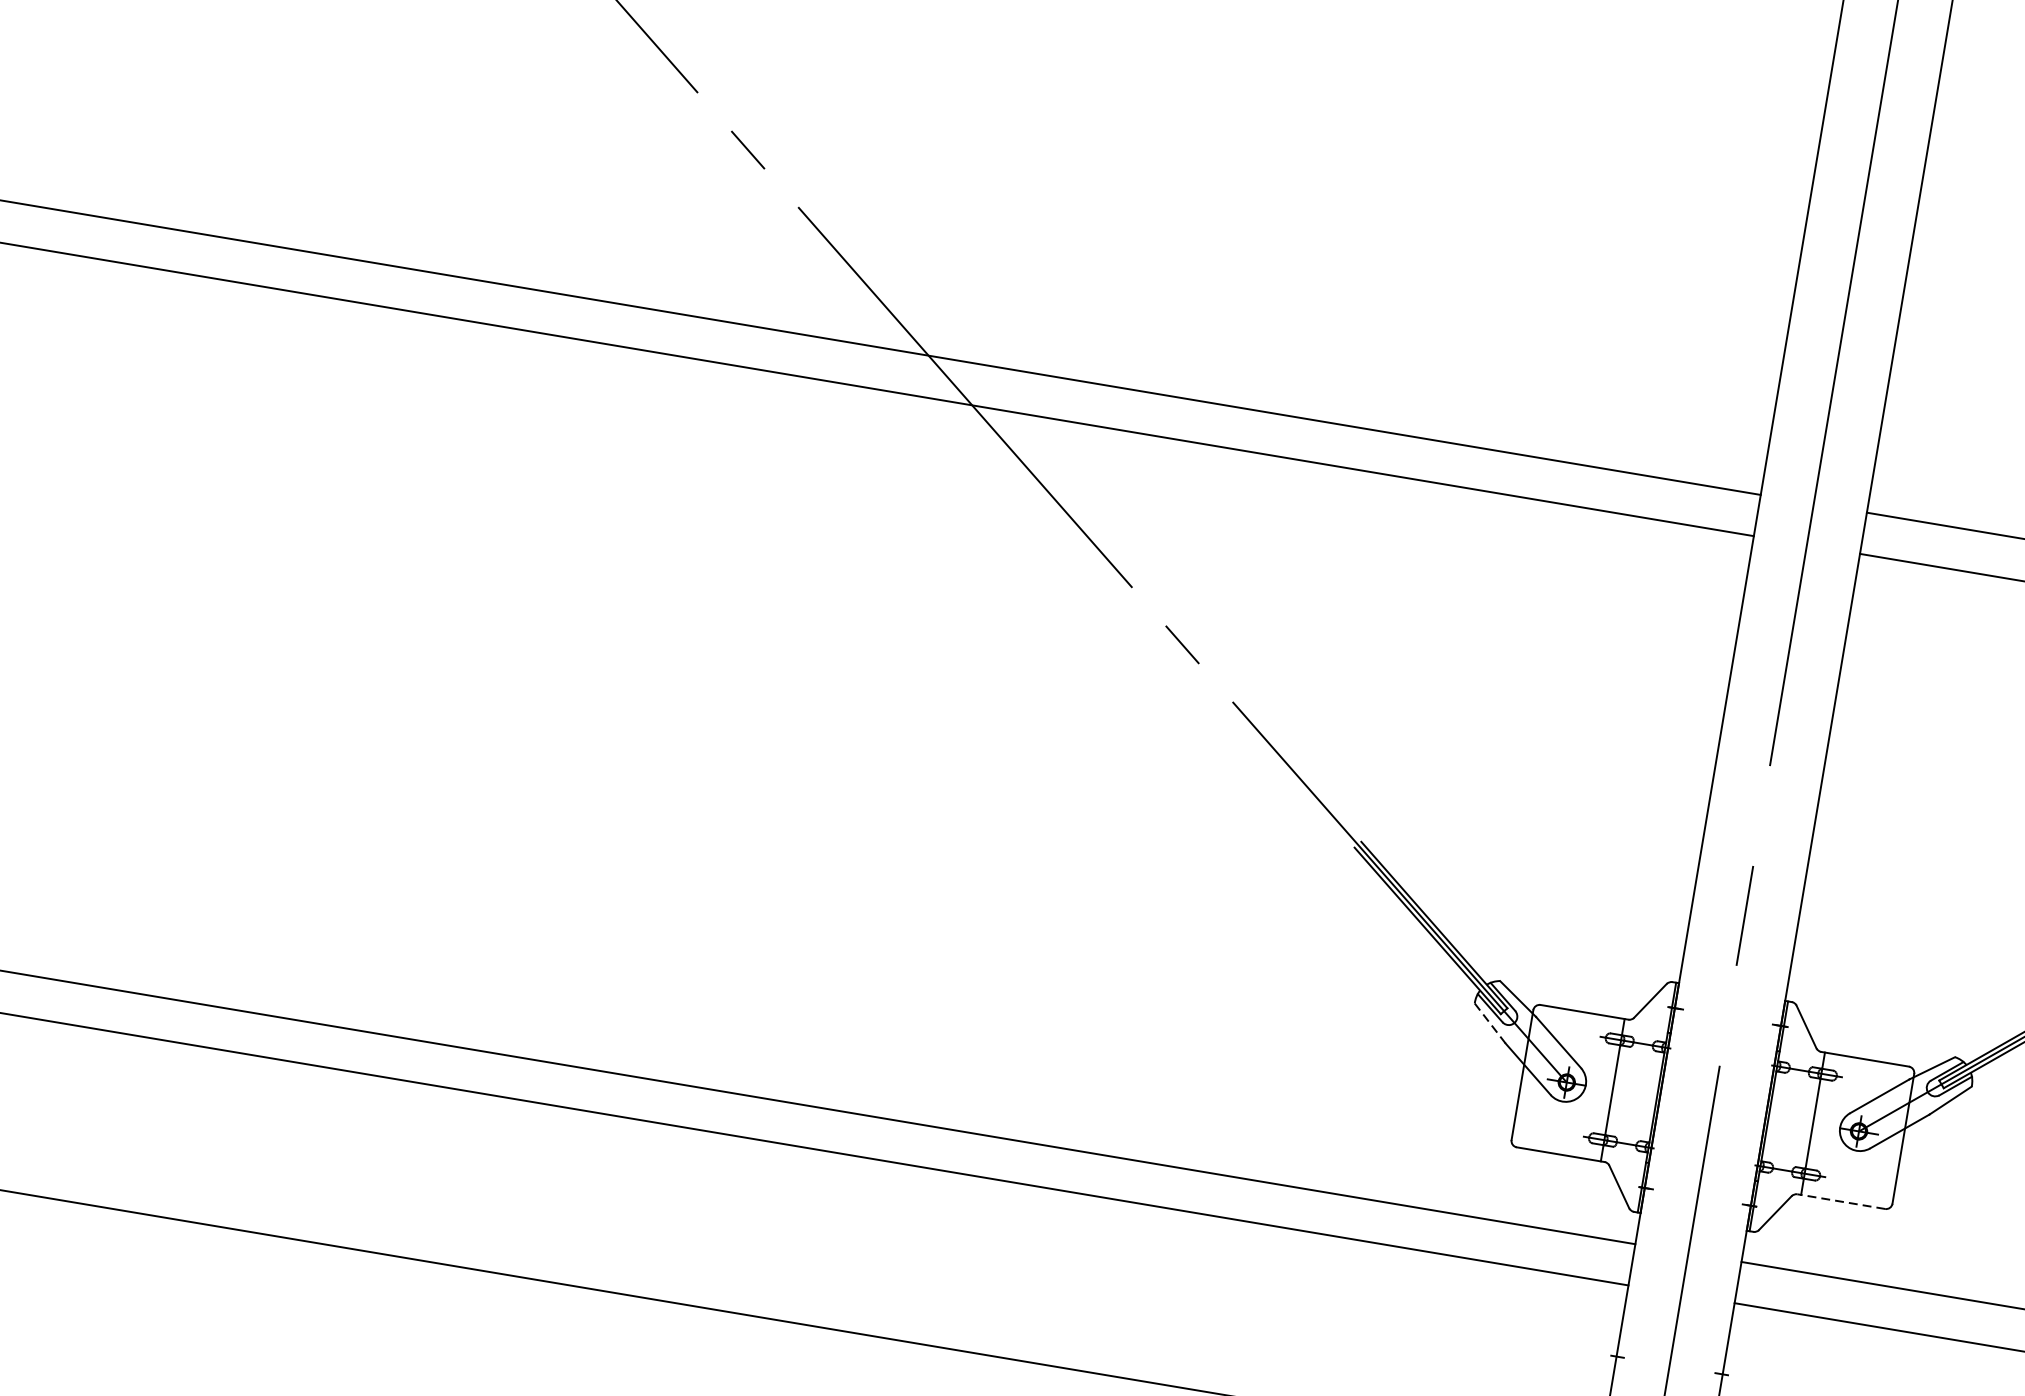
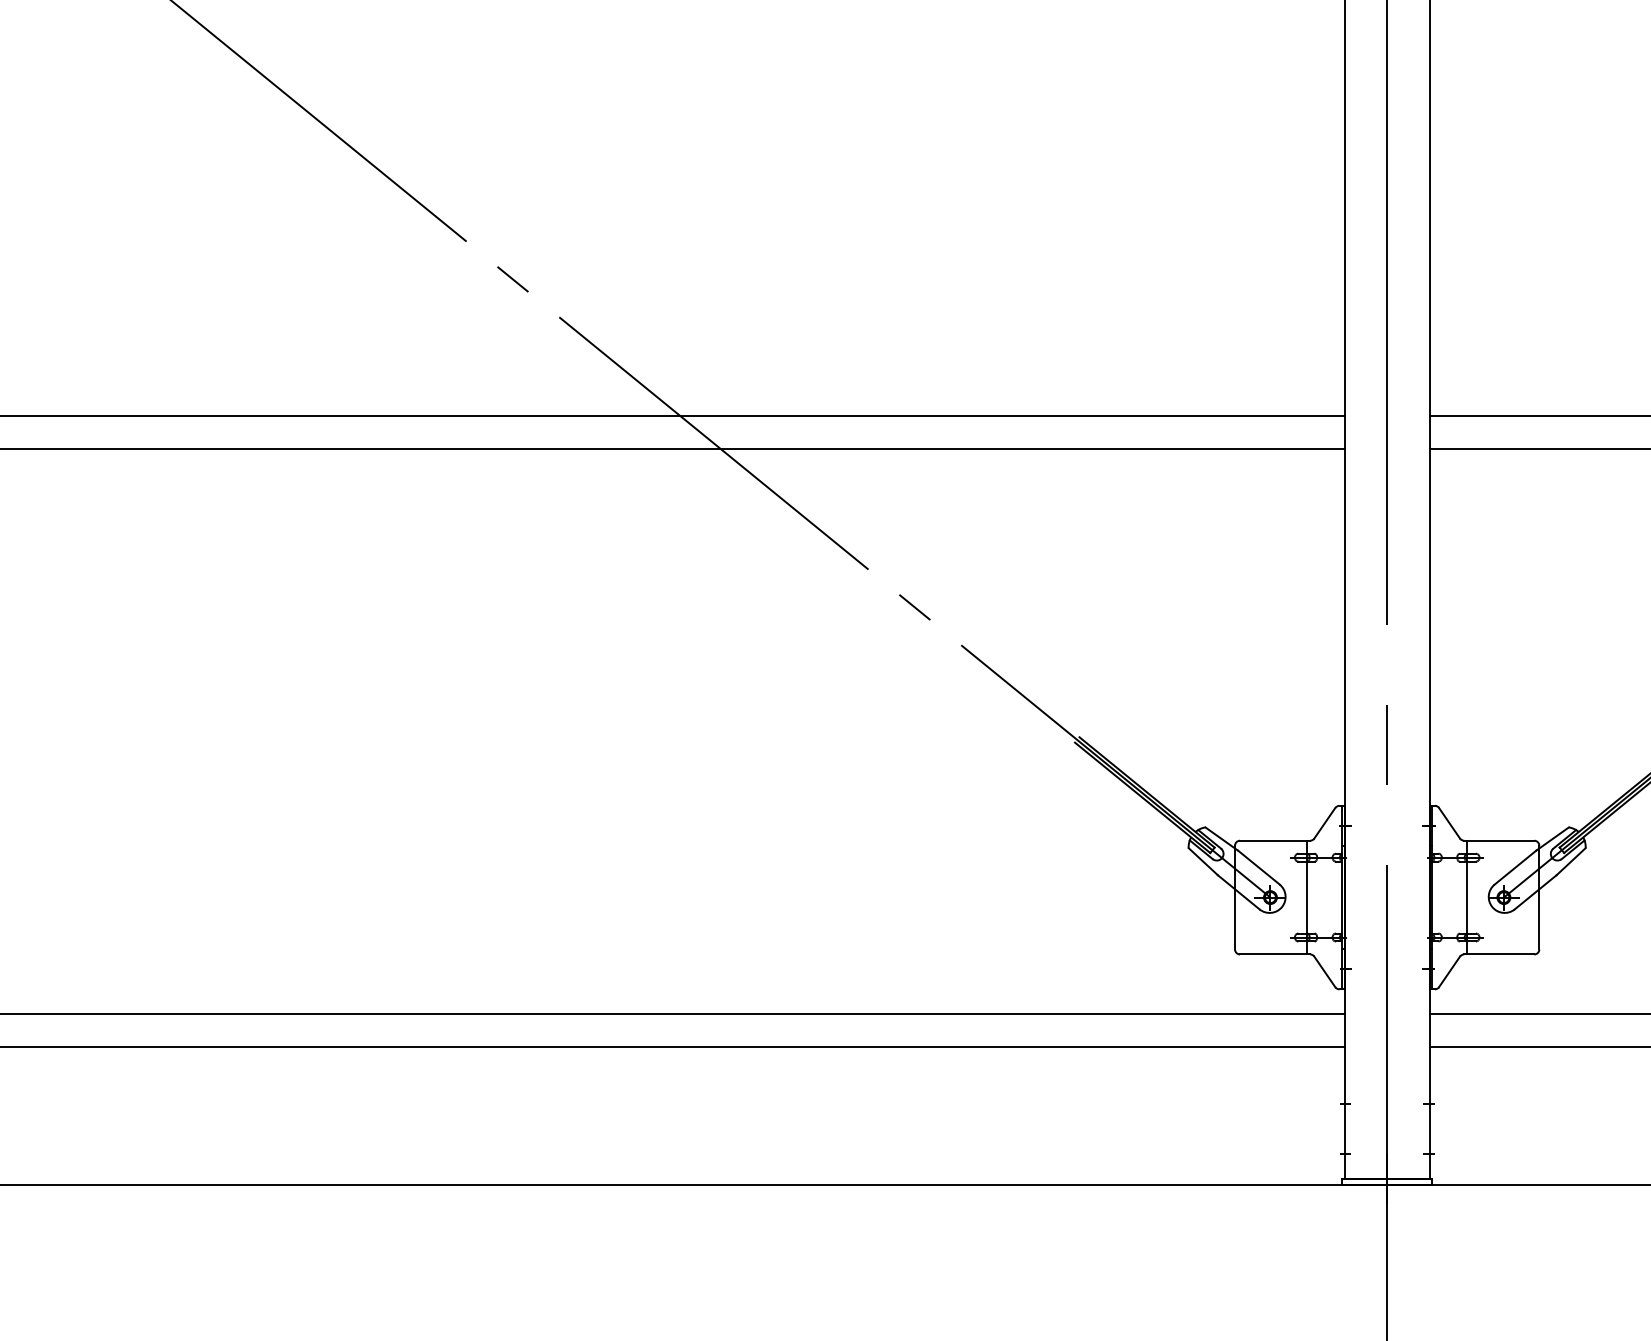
line: (1490, 1023) -> (1203, 861), dashed -> solid
line: (1840, 1201) -> (1498, 954), dashed -> solid

